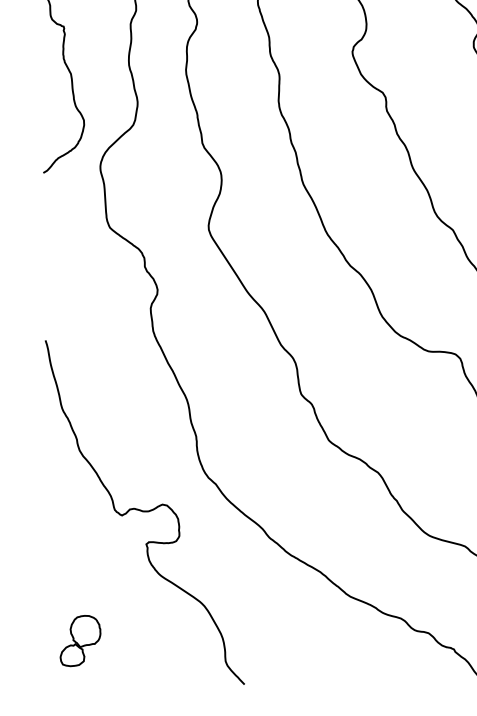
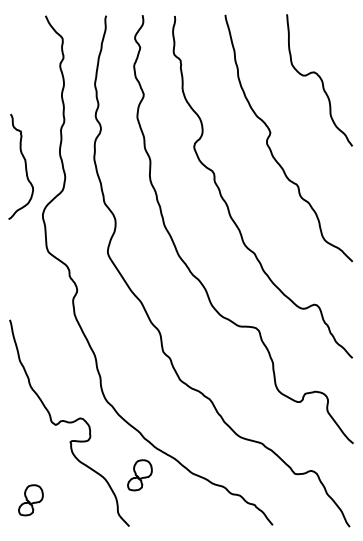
part: (261, 599) -> (139, 475), added

